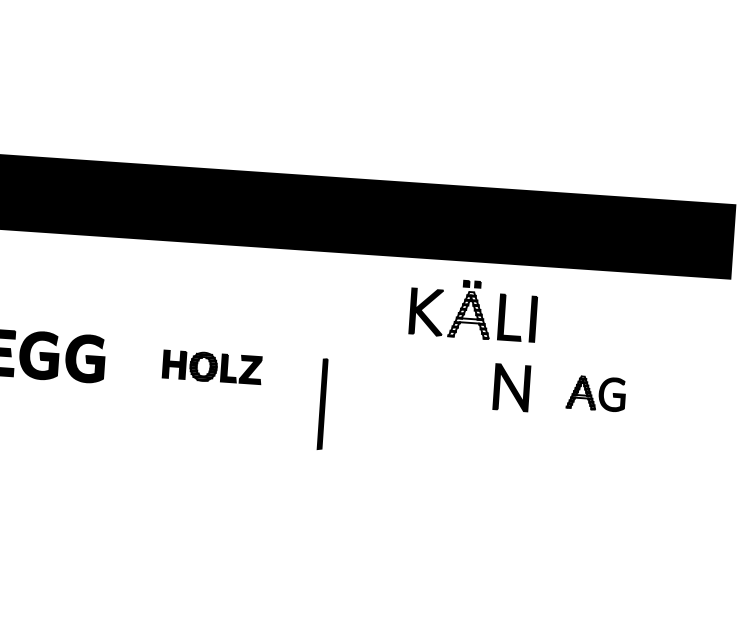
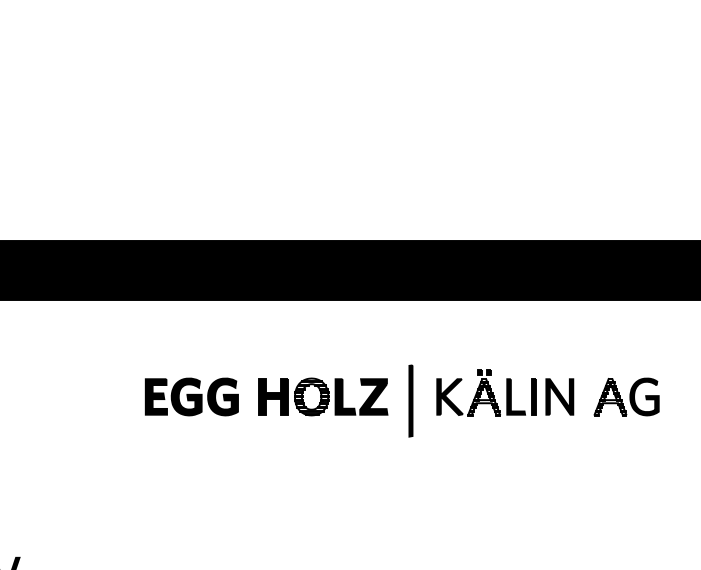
part: (473, 309) -> (486, 392), moved
part: (212, 366) -> (323, 396), size x1.67
part: (596, 392) -> (626, 396), size x1.43
part: (322, 403) -> (410, 400), moved

